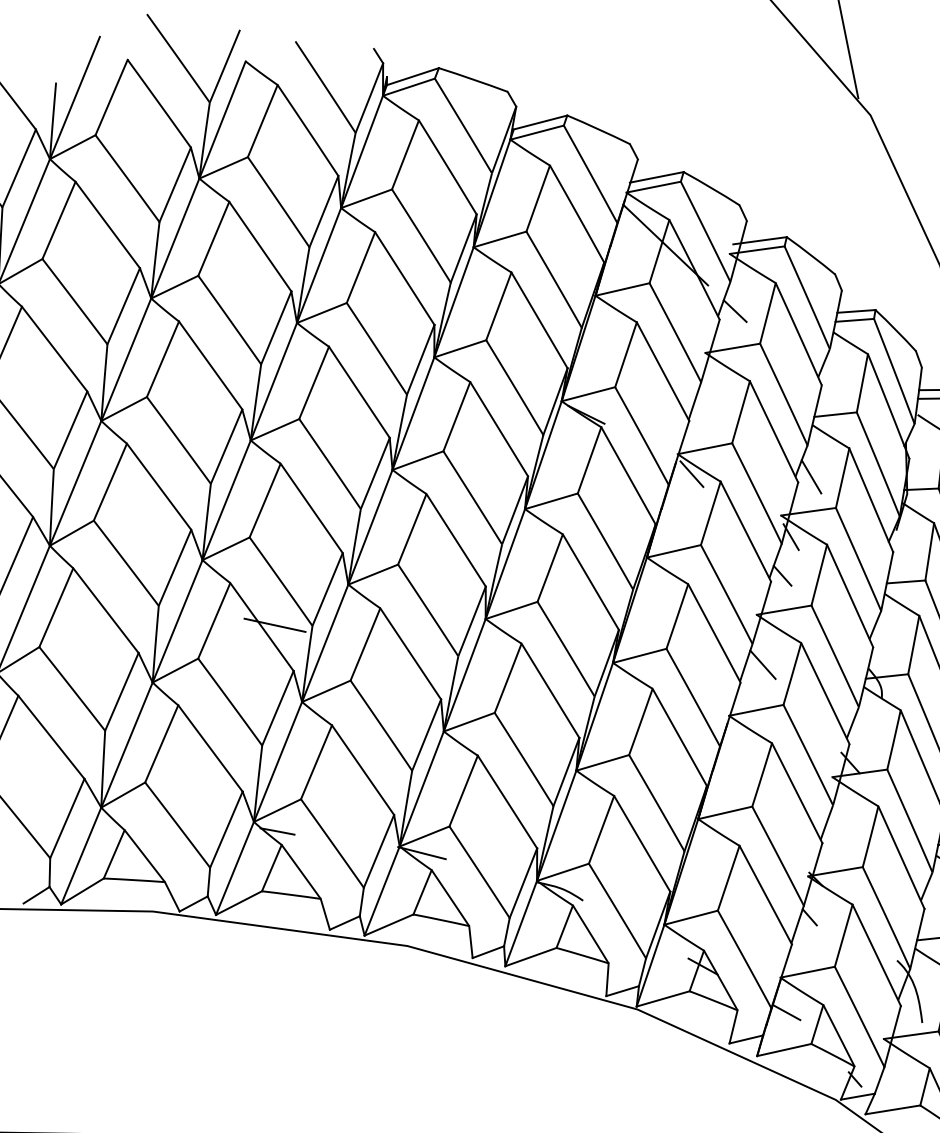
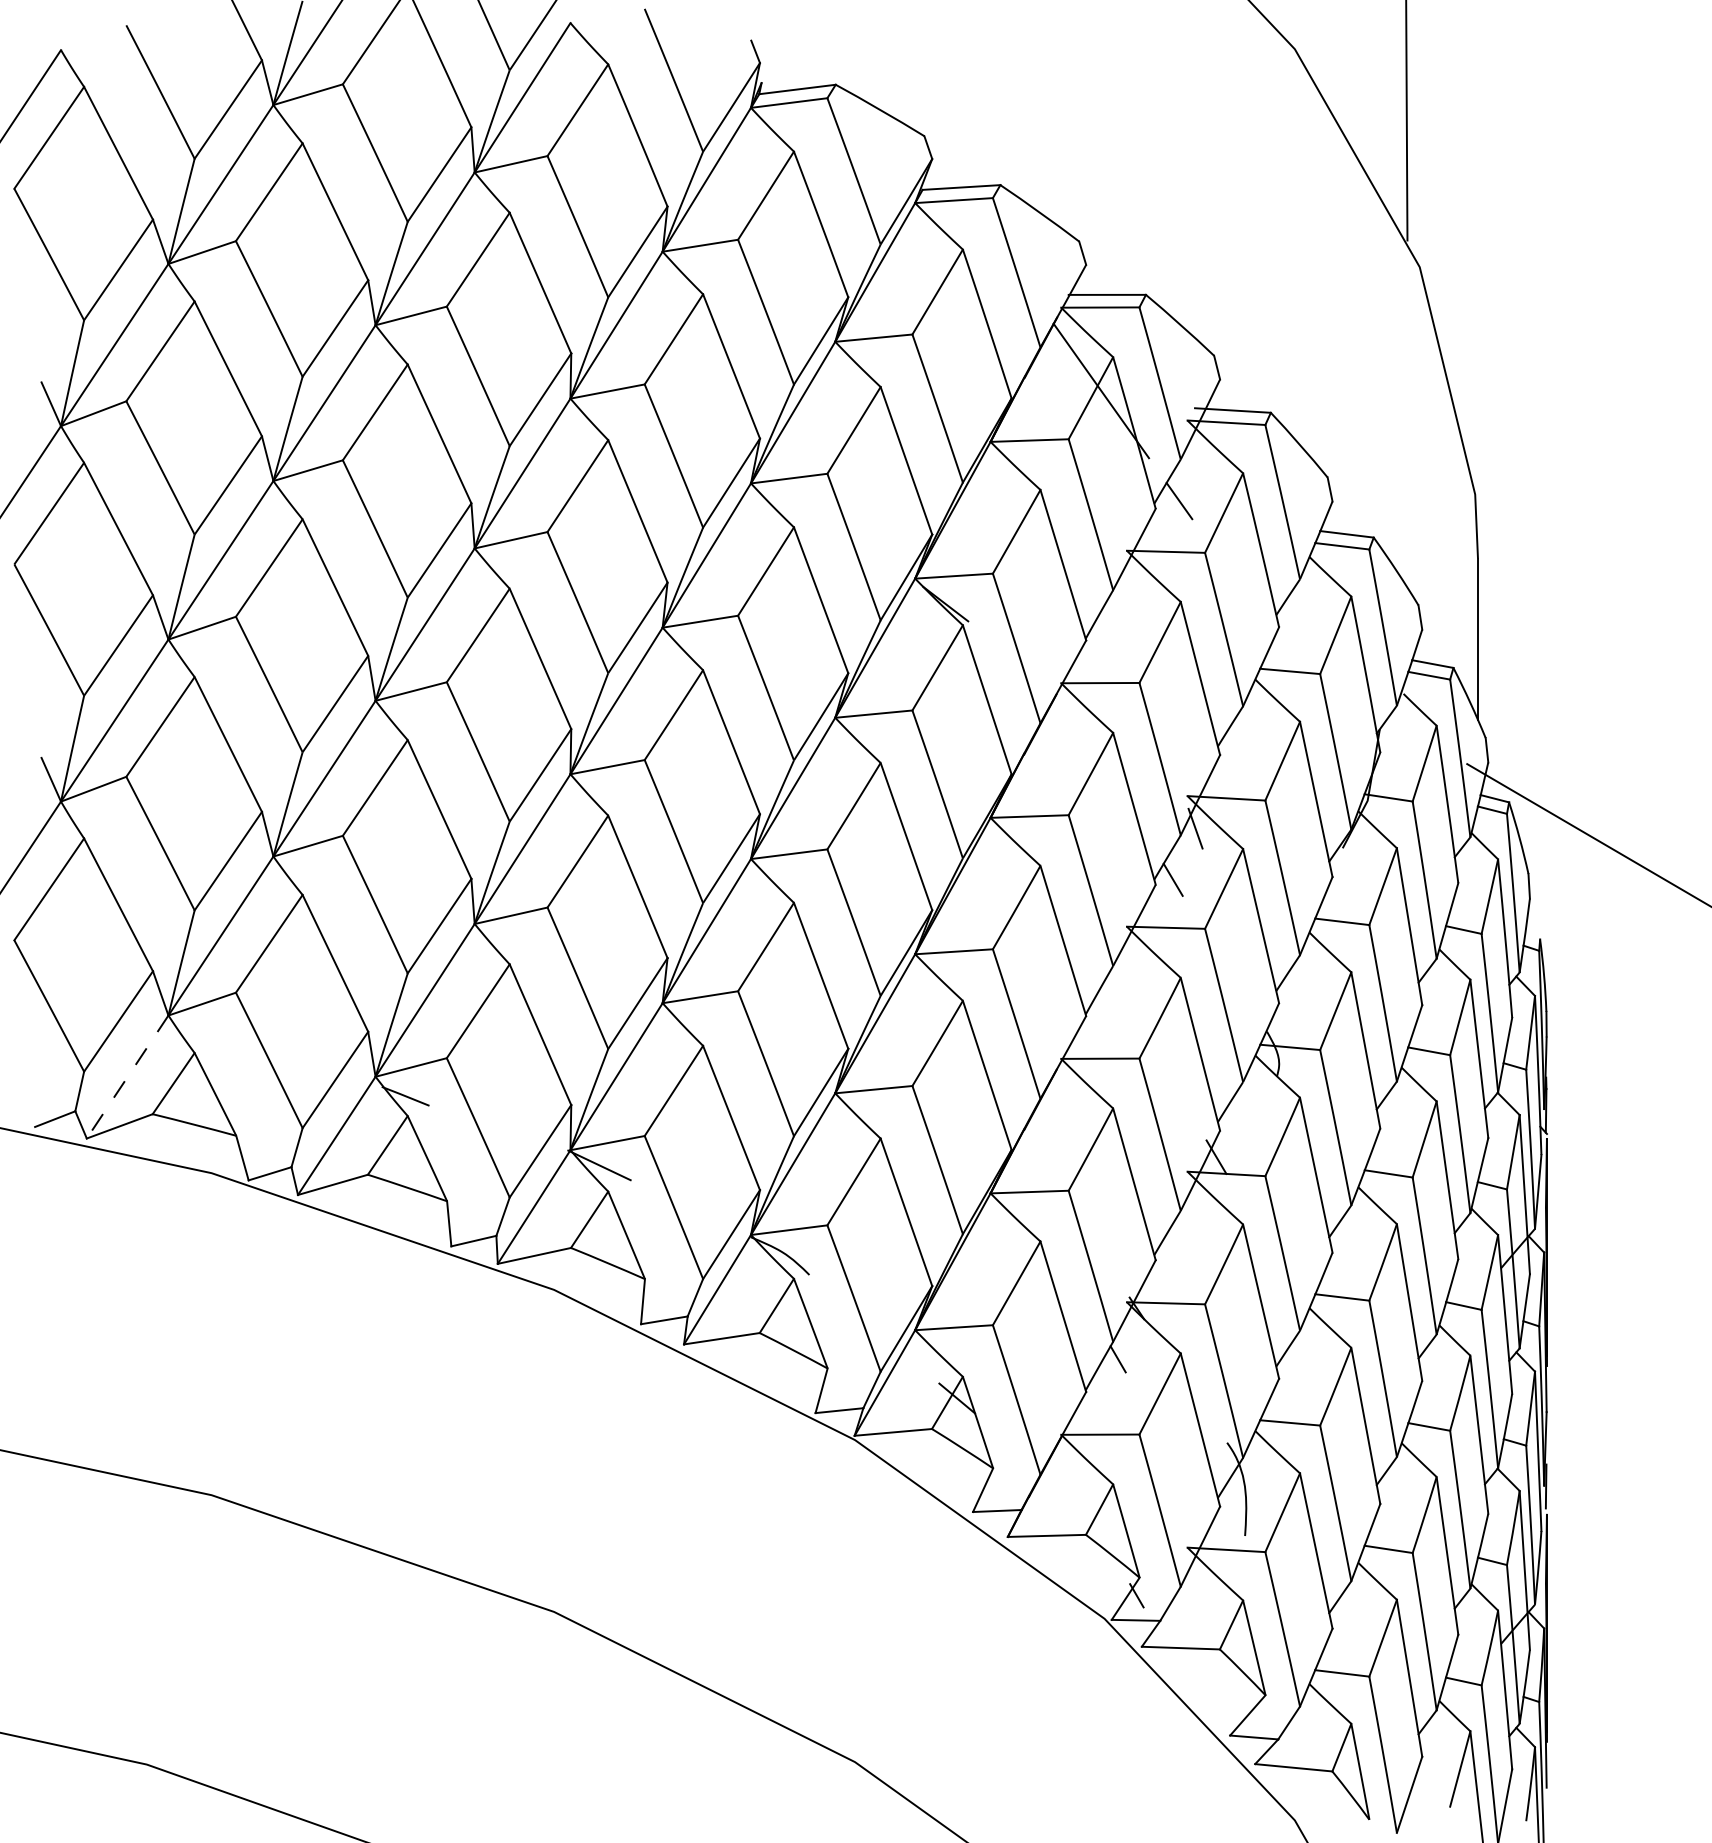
line: (691, 474) -> (1075, 714), removed
line: (811, 476) -> (1240, 750), removed
line: (274, 625) -> (457, 810), removed
line: (762, 664) -> (1121, 997), removed
line: (81, 856) -> (127, 1077), solid -> dashed
line: (786, 1012) -> (1060, 1484), removed

